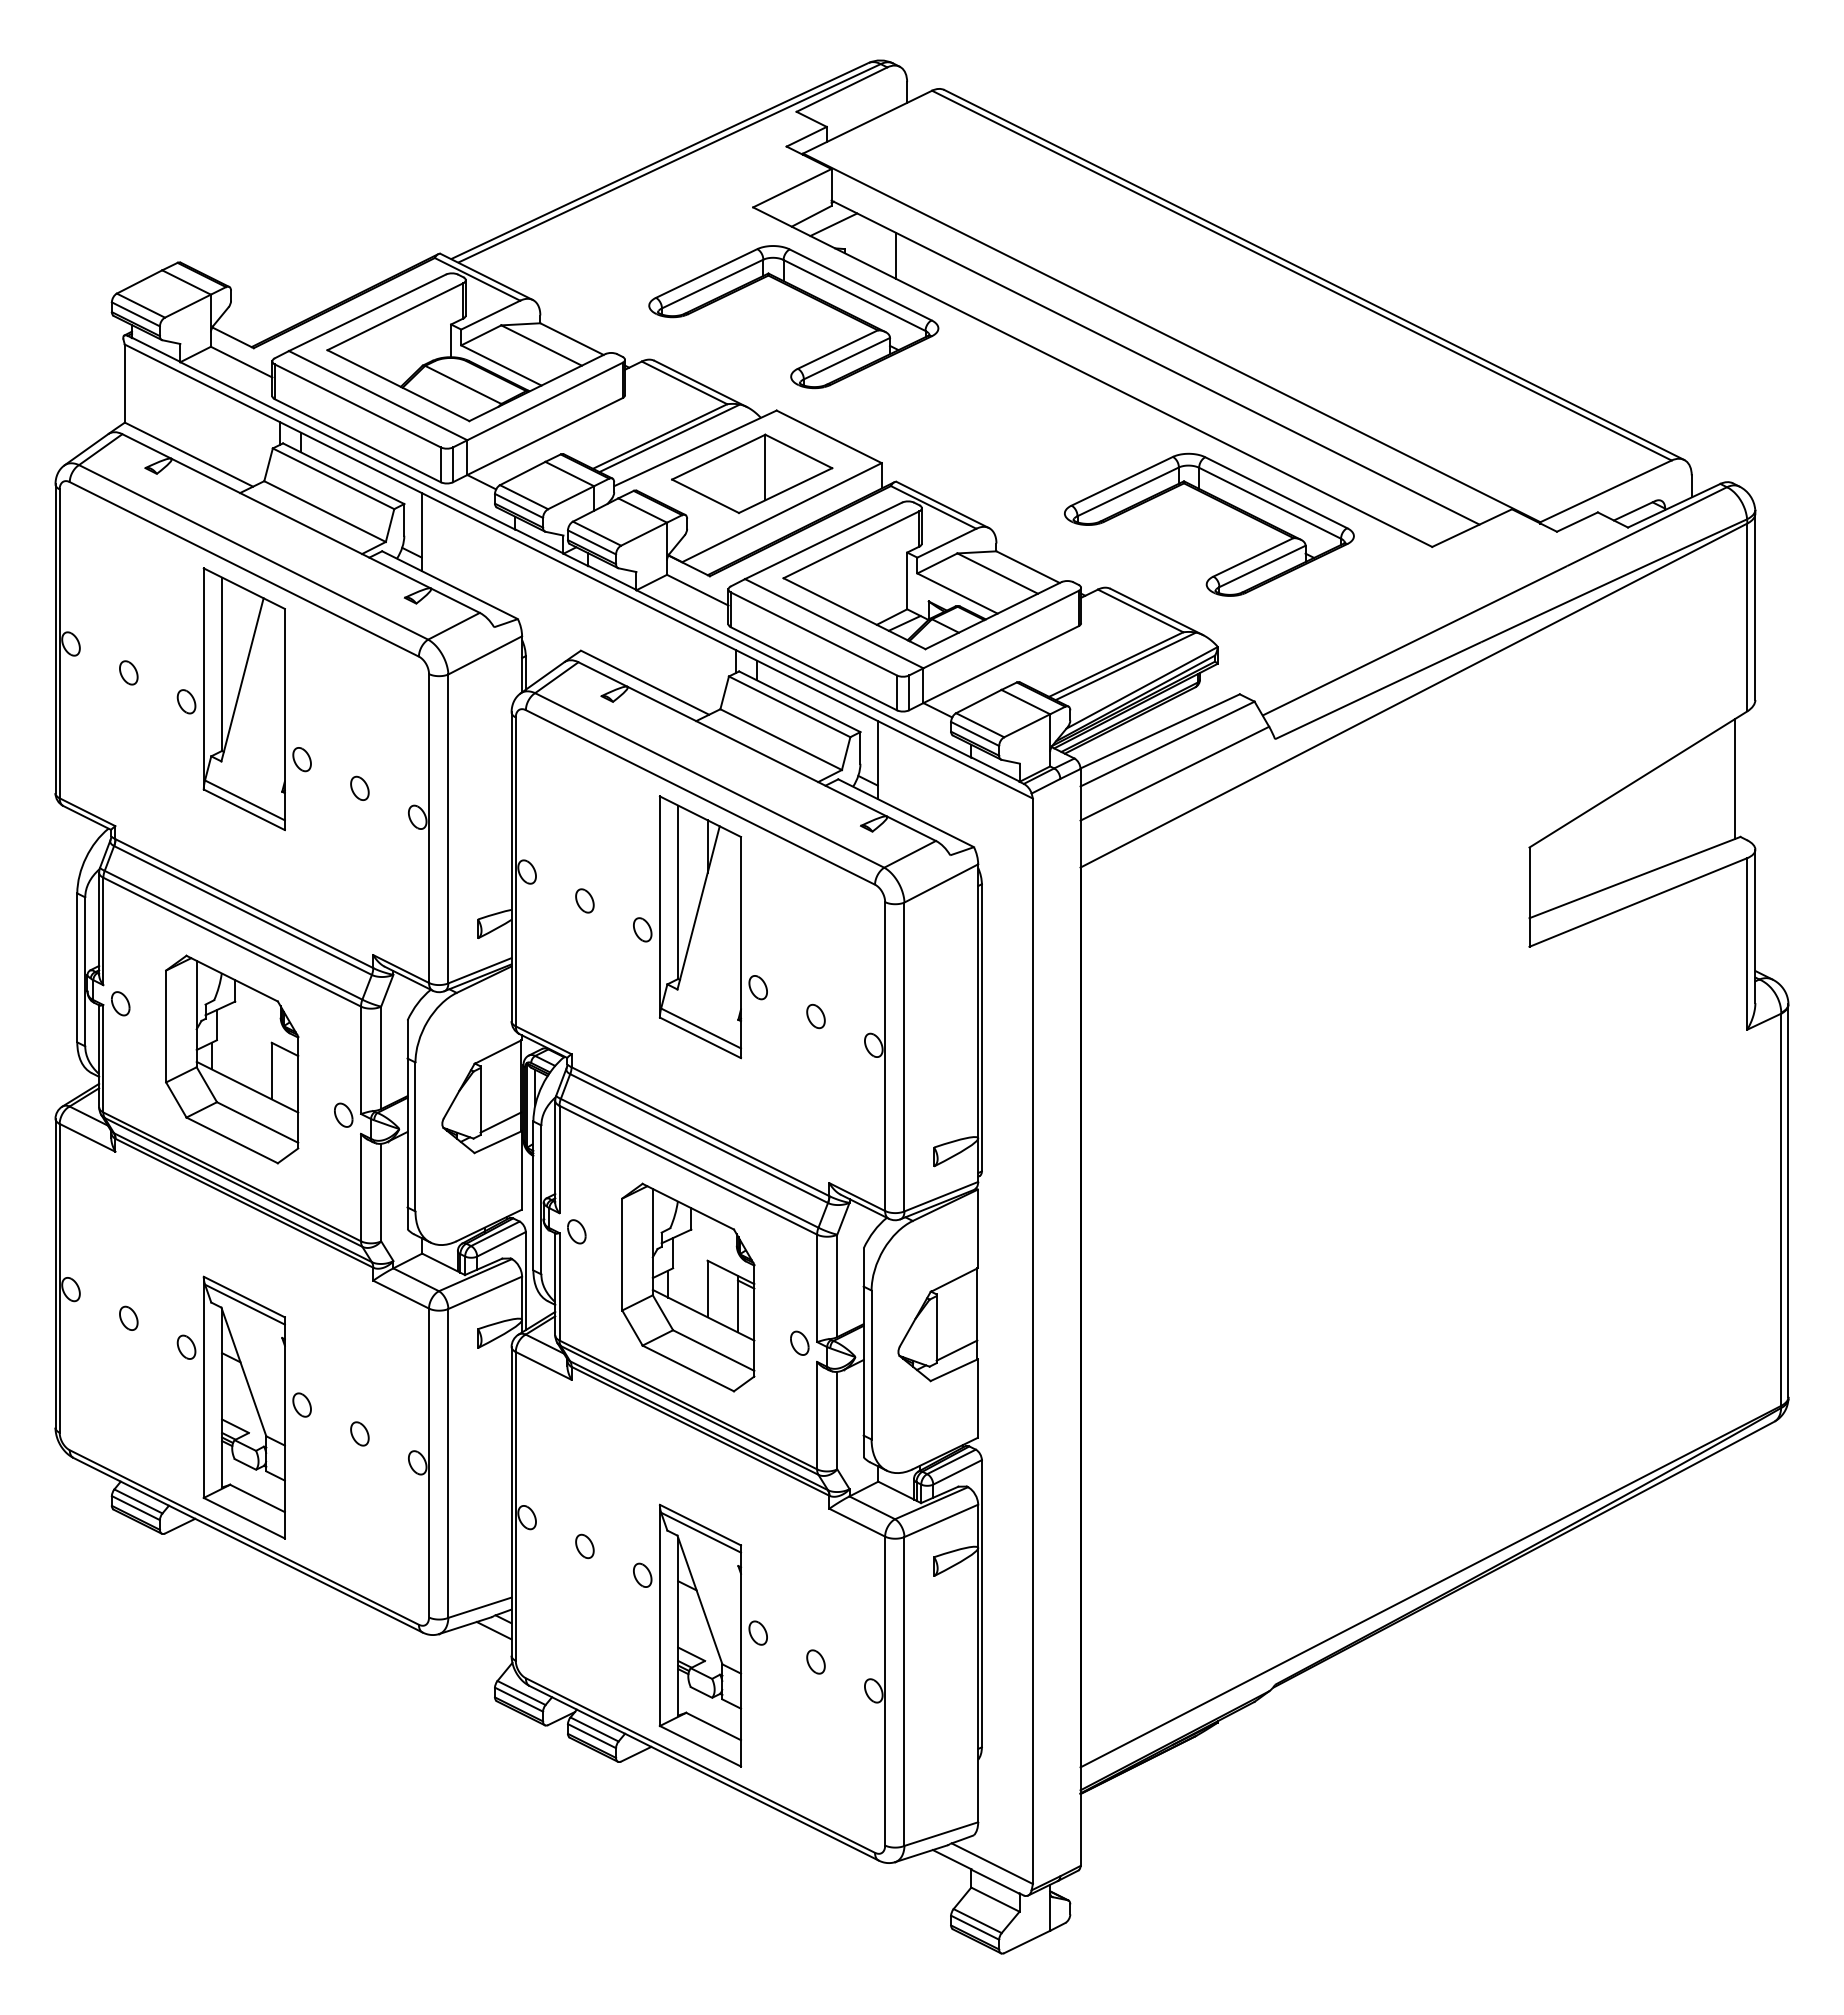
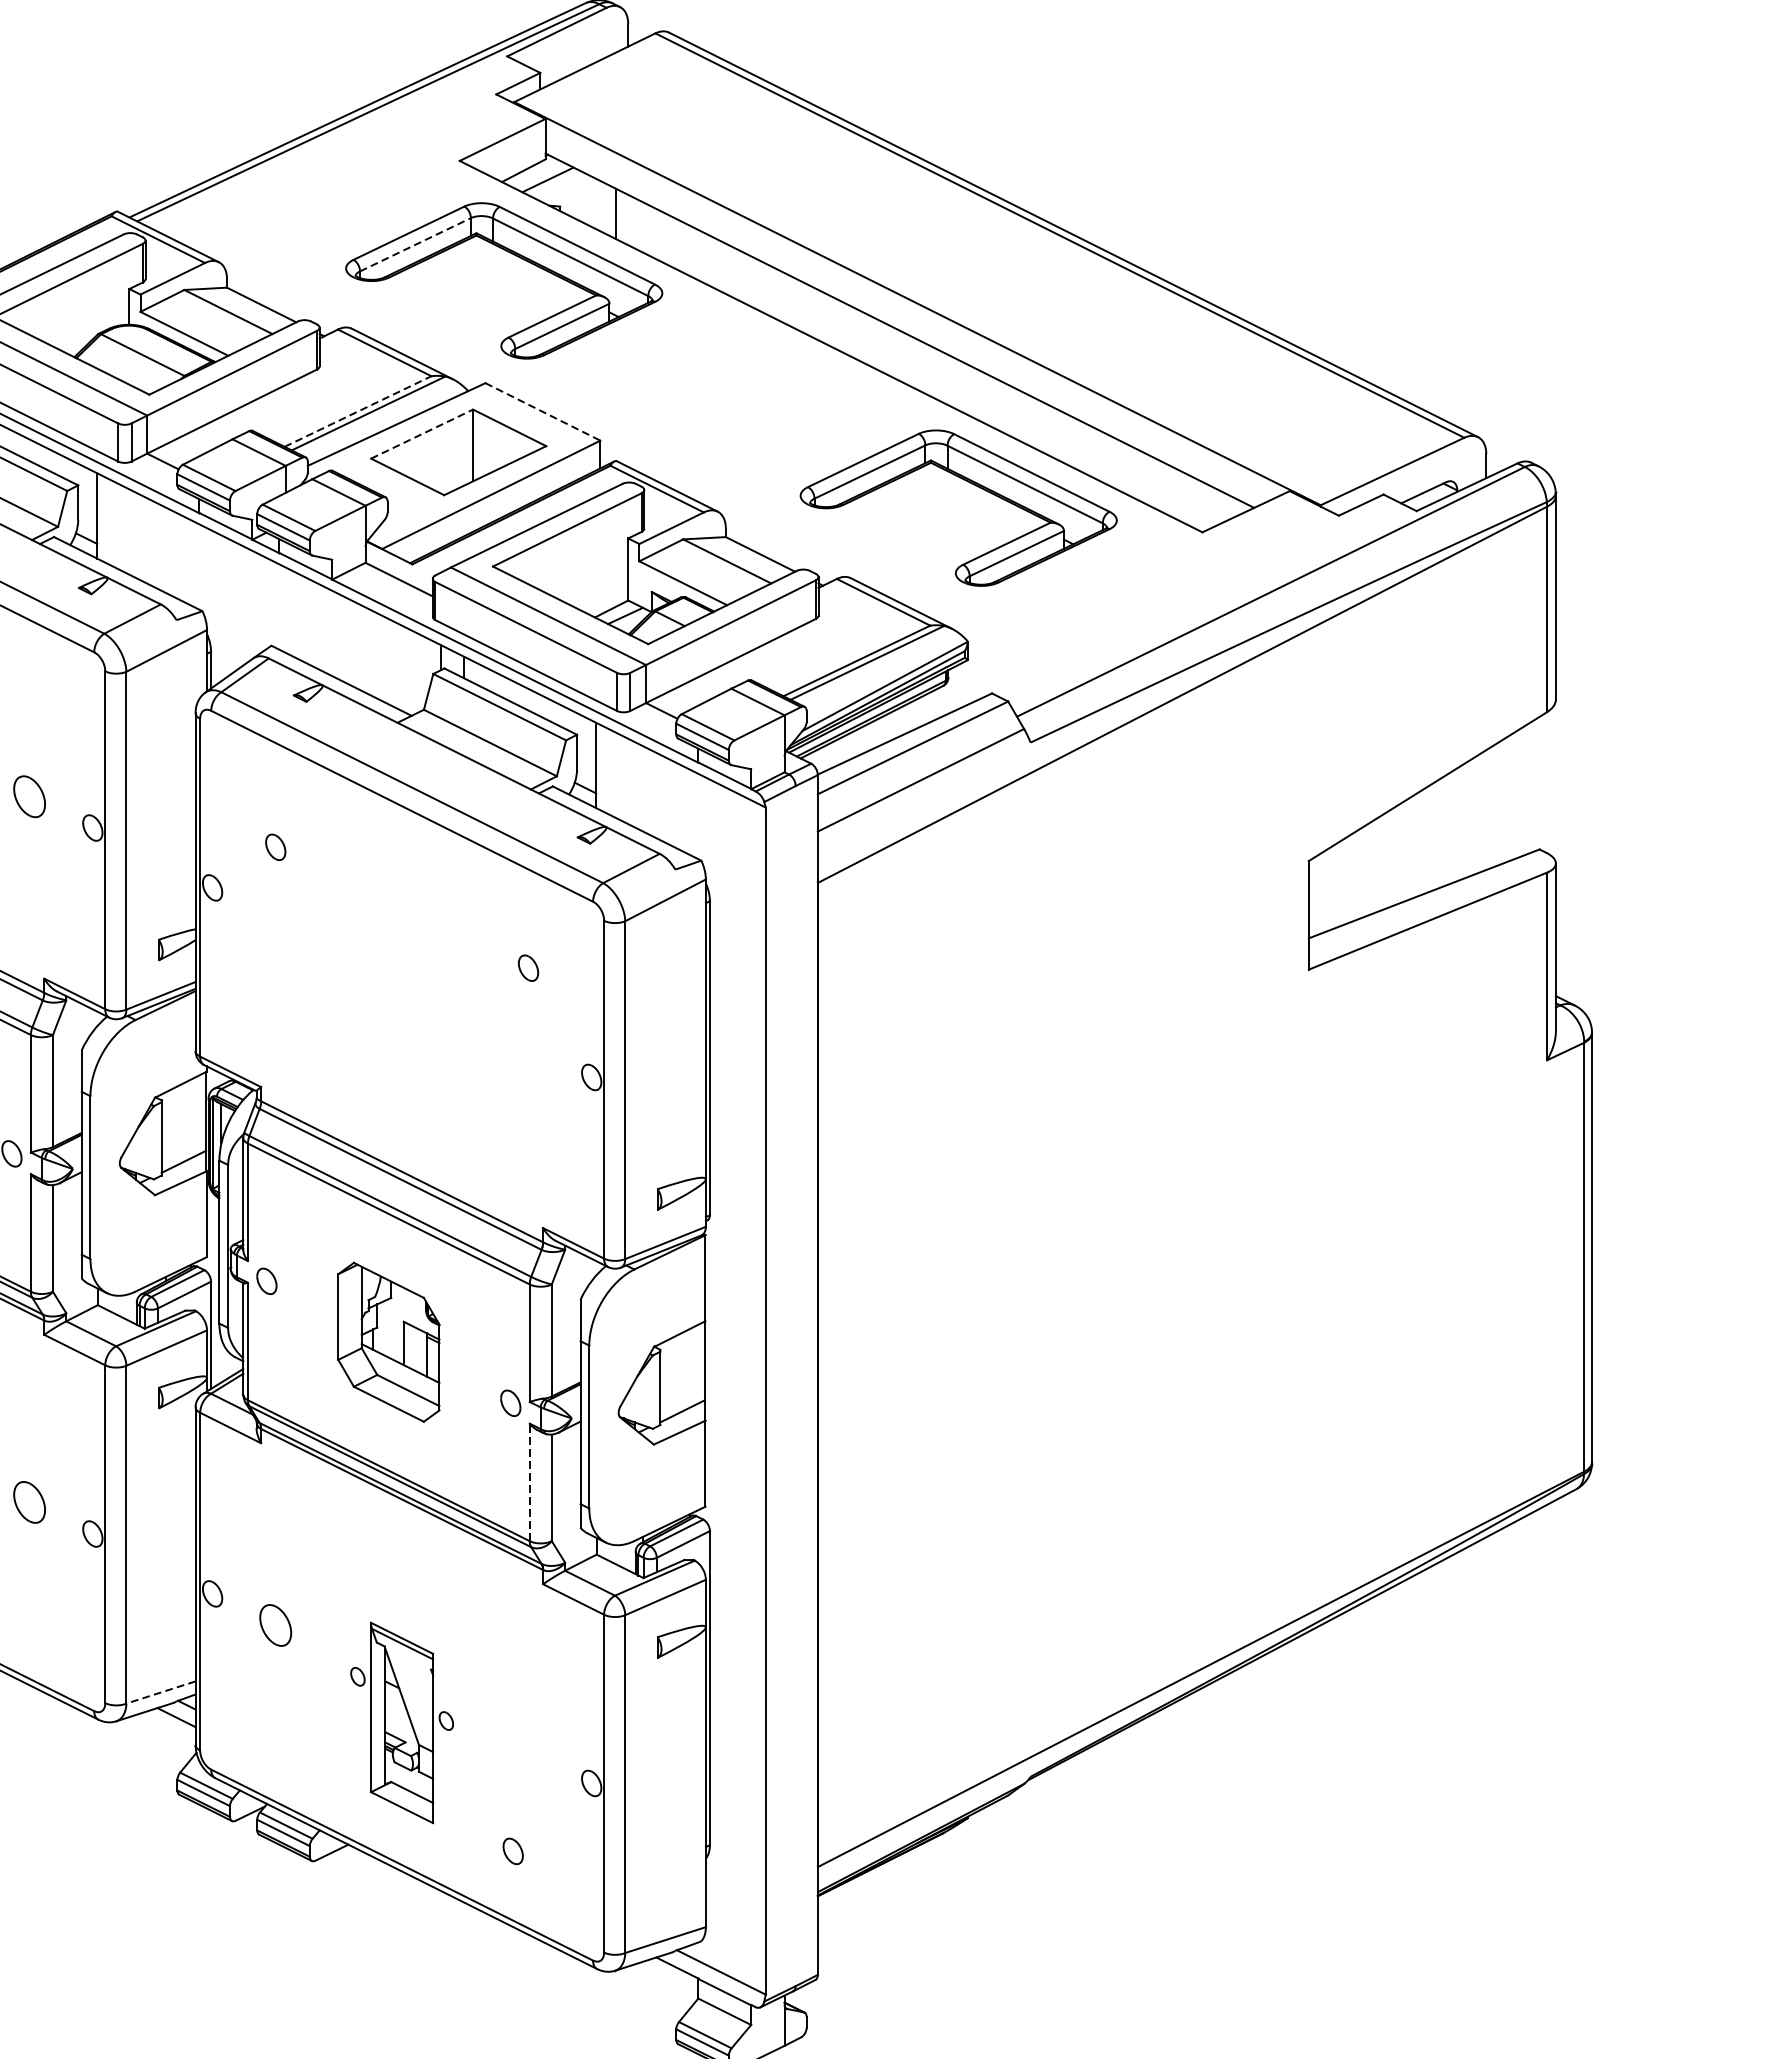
line: (713, 283) -> (416, 244), solid -> dashed
line: (660, 436) -> (358, 411), solid -> dashed
line: (829, 436) -> (543, 411), solid -> dashed
line: (718, 457) -> (421, 434), solid -> dashed
line: (1735, 778) -> (1534, 785), removed
part: (359, 787) -> (29, 795), size x1.6
part: (584, 900) -> (275, 846), moved
part: (700, 927) -> (402, 948), removed
part: (815, 1016) -> (527, 968), moved
part: (688, 1287) -> (389, 1342), size x0.7
line: (817, 1415) -> (530, 1482), solid -> dashed
part: (359, 1433) -> (29, 1501), size x1.6
part: (584, 1546) -> (275, 1625), size x1.6
line: (479, 1607) -> (160, 1692), solid -> dashed
part: (700, 1635) -> (402, 1722), size x0.7
part: (815, 1661) -> (512, 1850), moved

